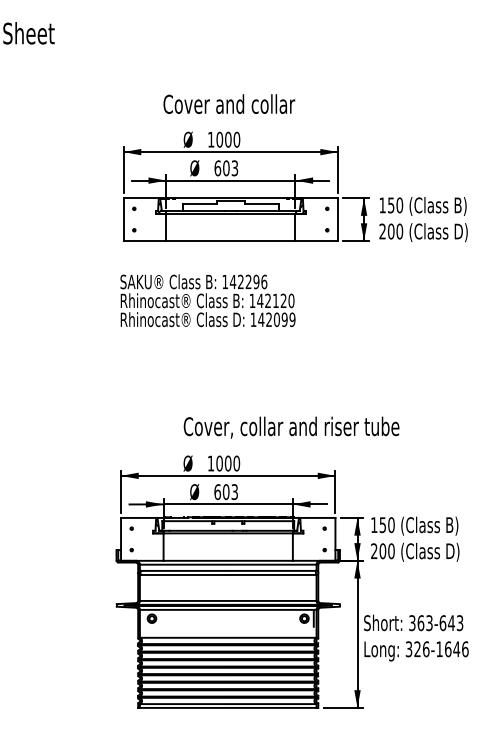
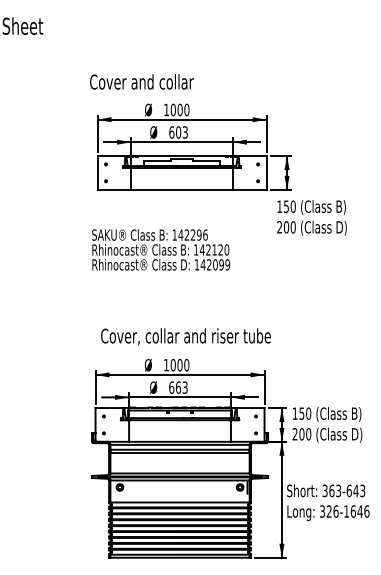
text: (228, 103) -> (141, 81), moved
text: (422, 219) -> (311, 217), moved
text: (207, 300) -> (160, 249), moved
text: (290, 427) -> (185, 336), moved
text: (226, 491) -> (178, 387), 603 -> 663

